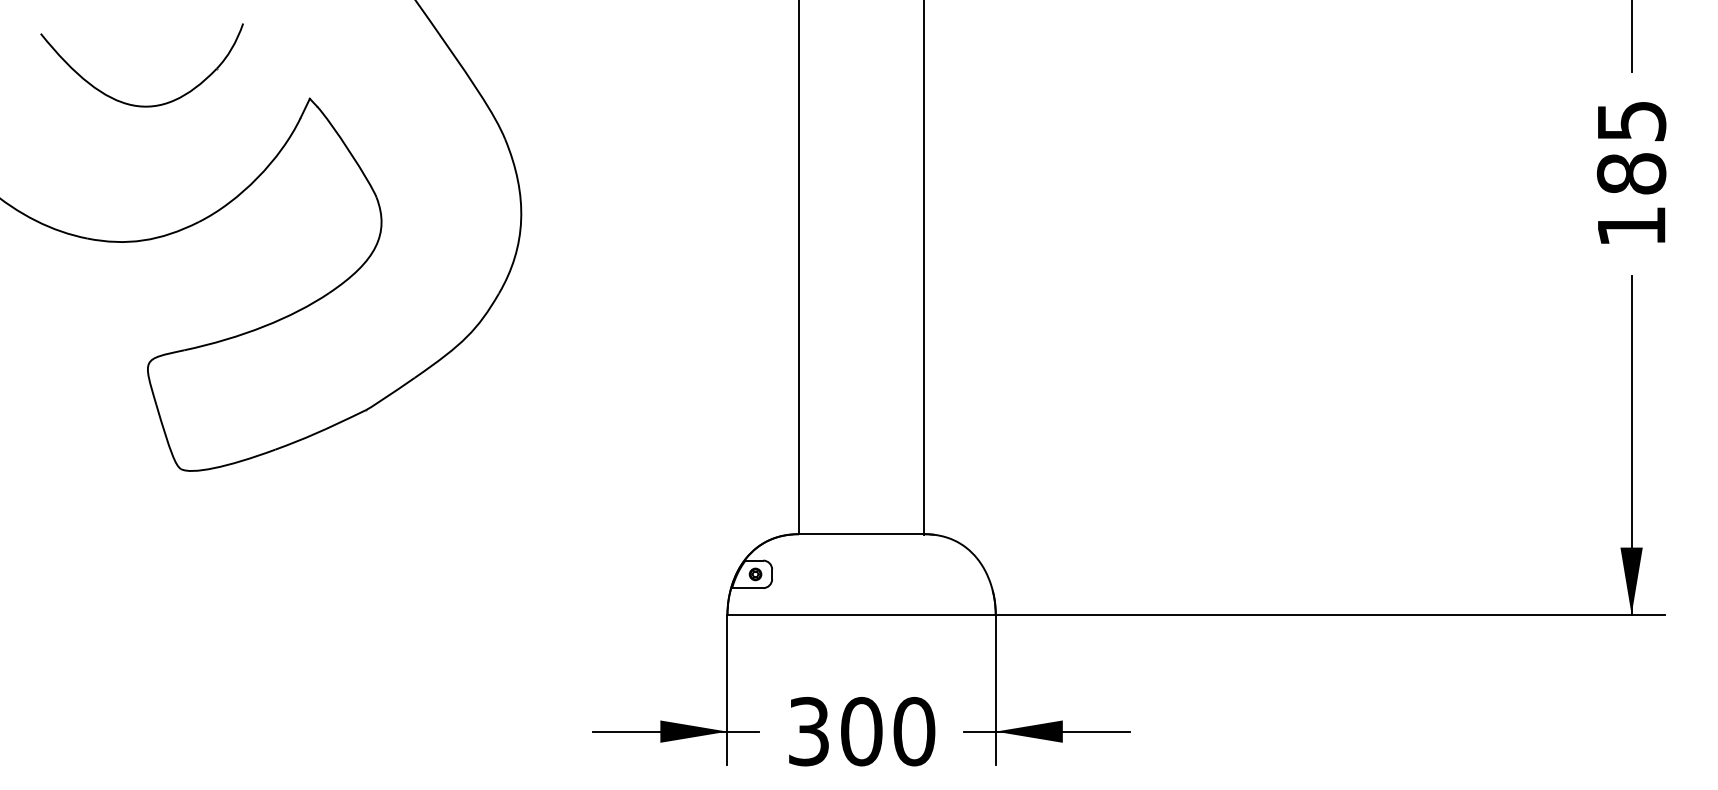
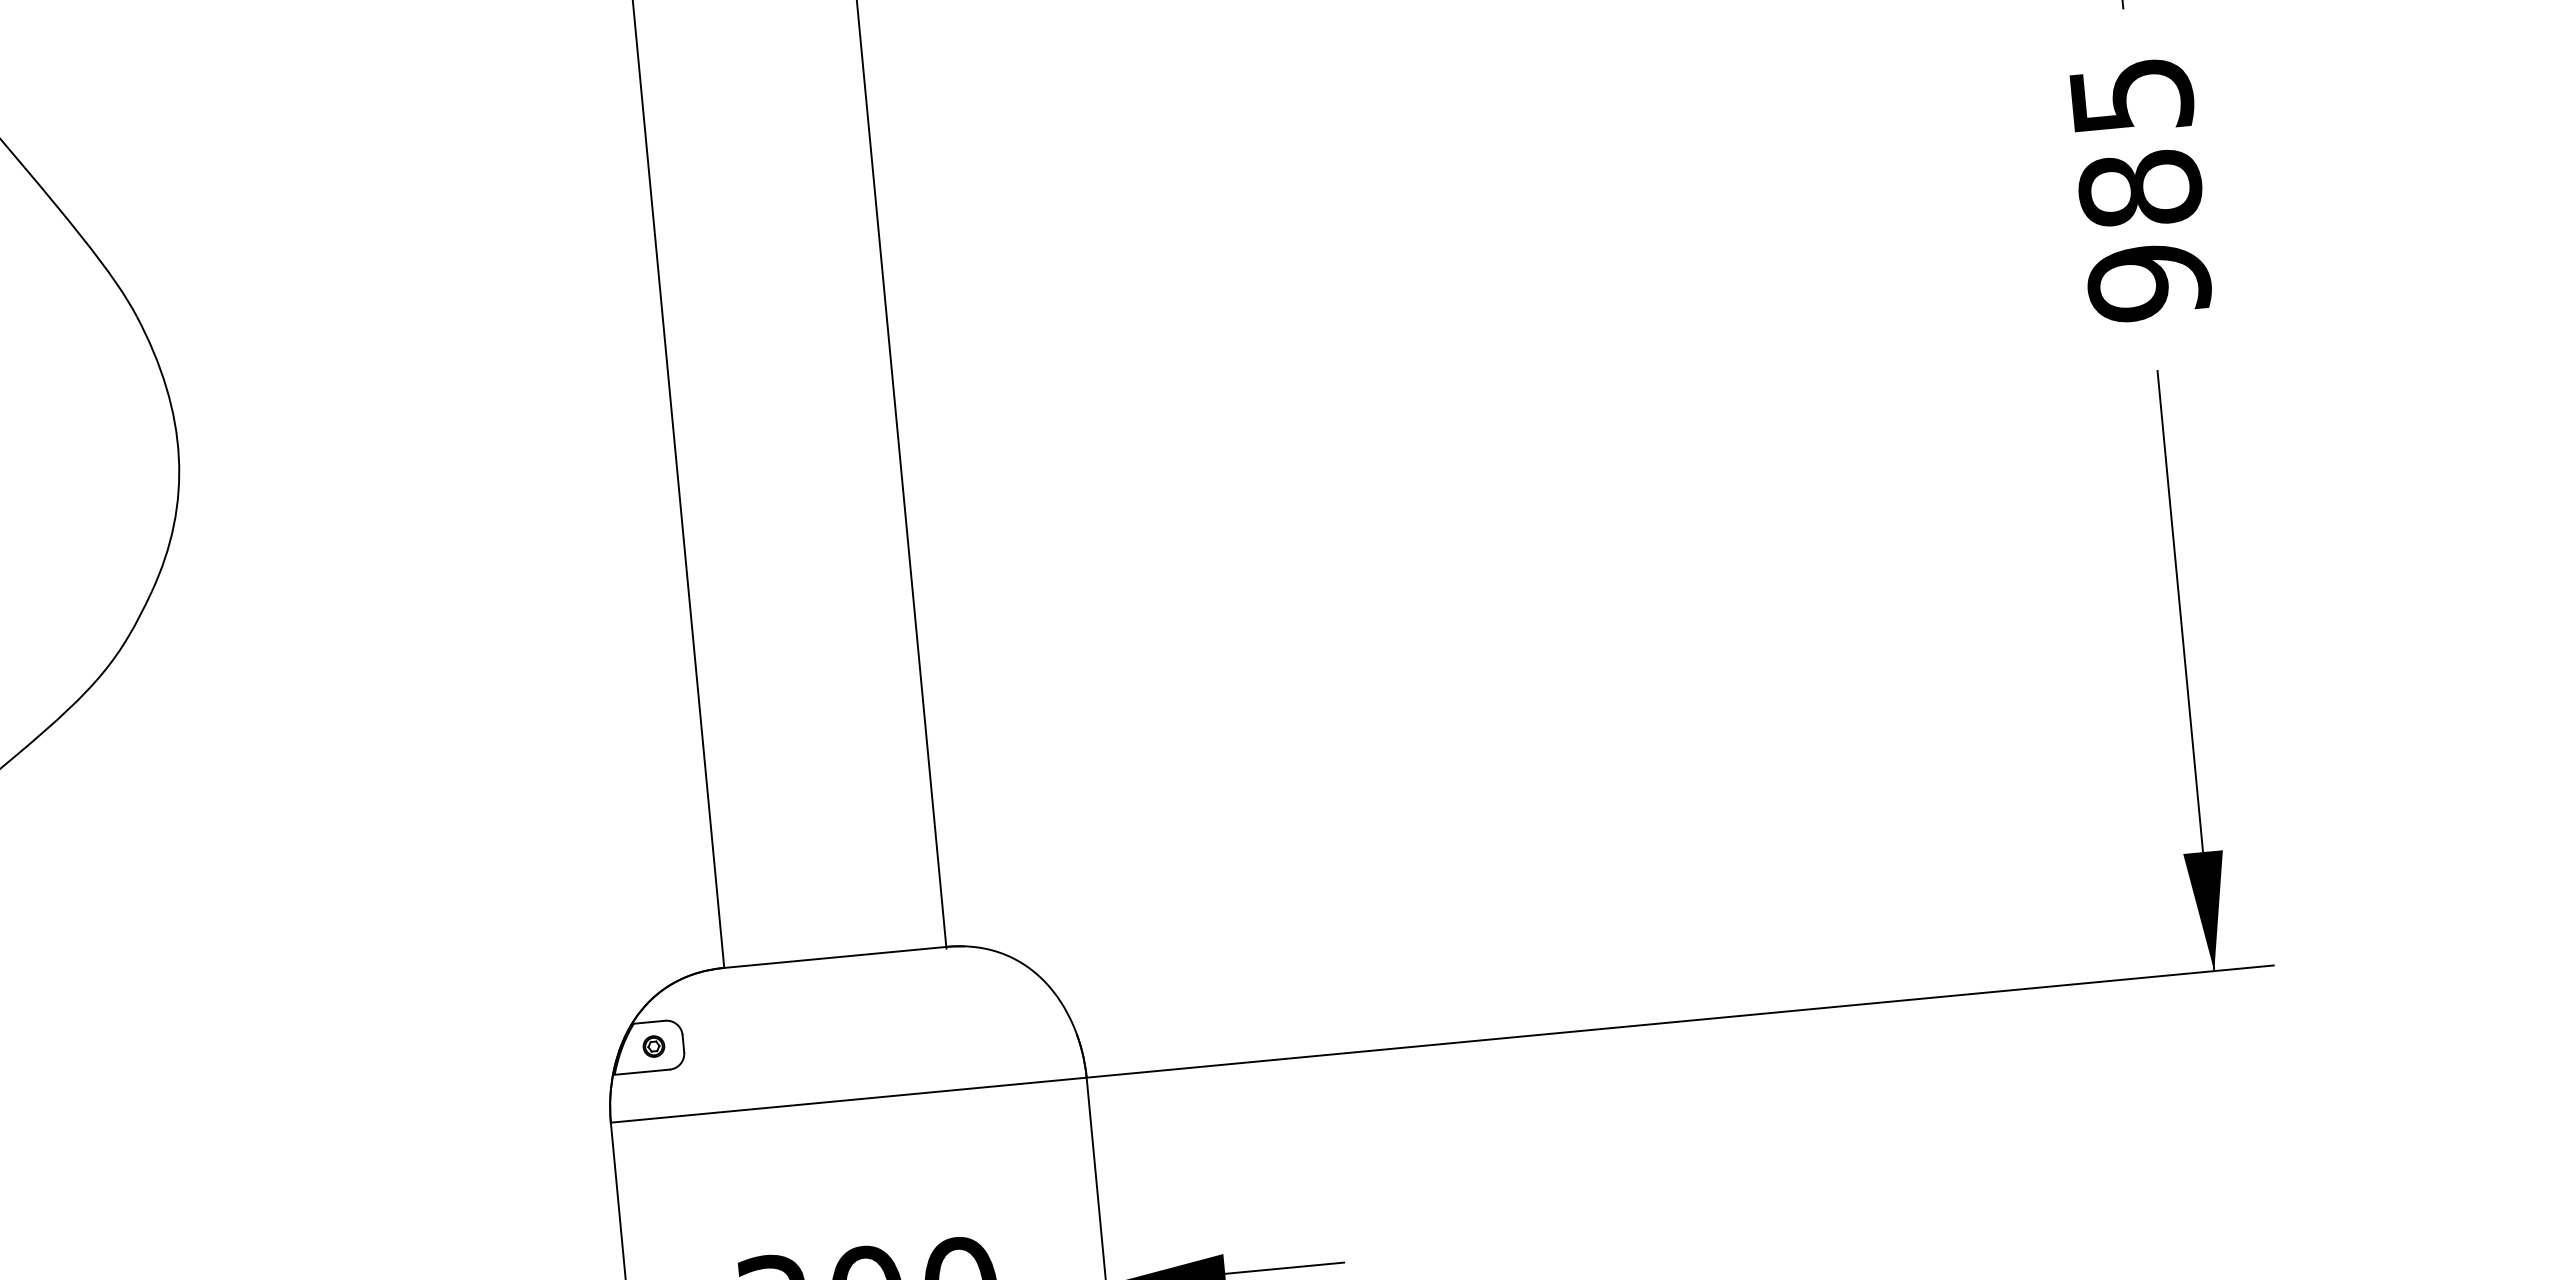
text: (1631, 226) -> (2149, 282), 185 -> 985

